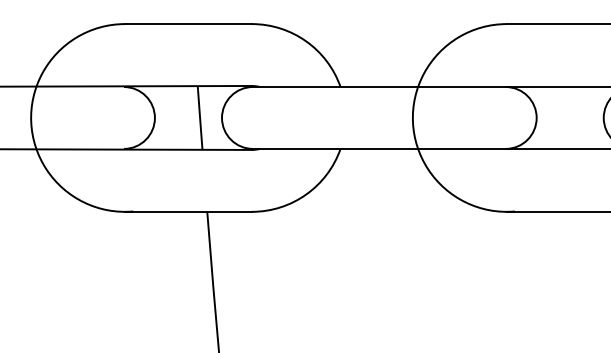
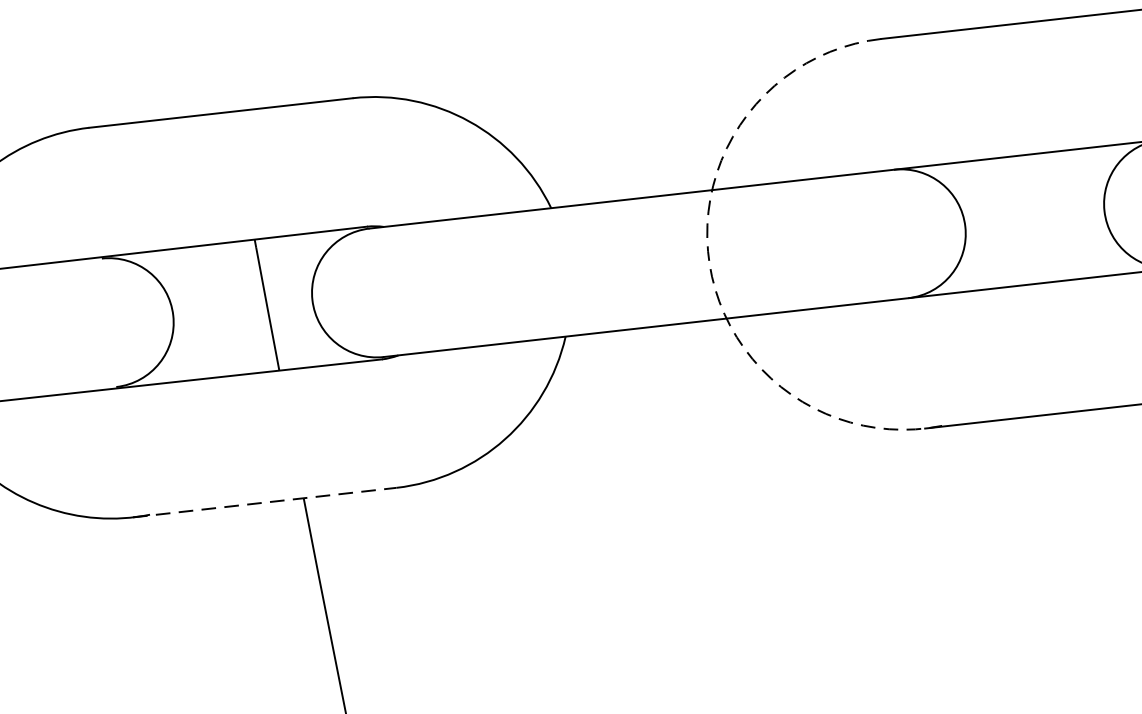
arc: (412, 122) -> (708, 265), solid -> dashed
line: (188, 211) -> (264, 501), solid -> dashed

